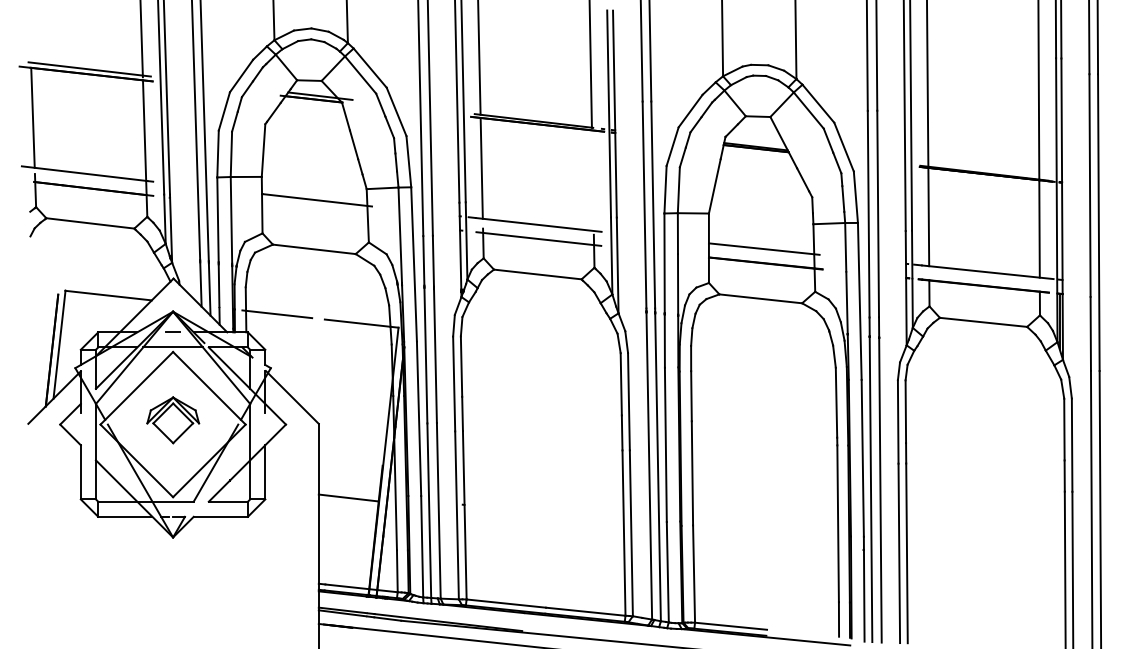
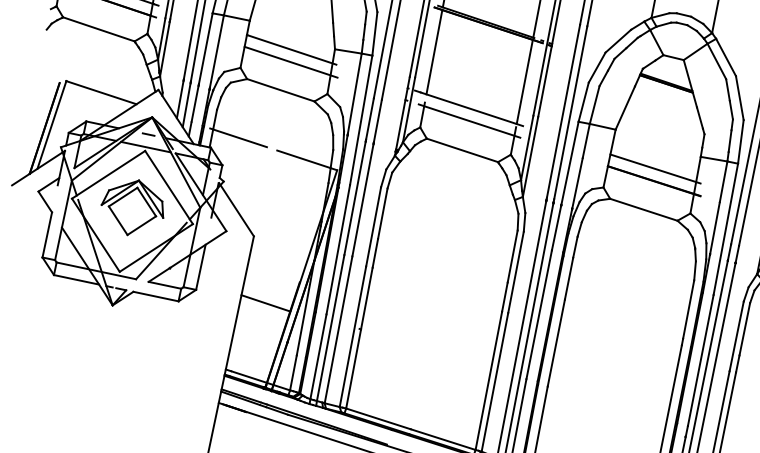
line: (592, 180) -> (524, 81), added
line: (319, 214) -> (291, 62), added
part: (173, 420) -> (133, 208), size x1.43

